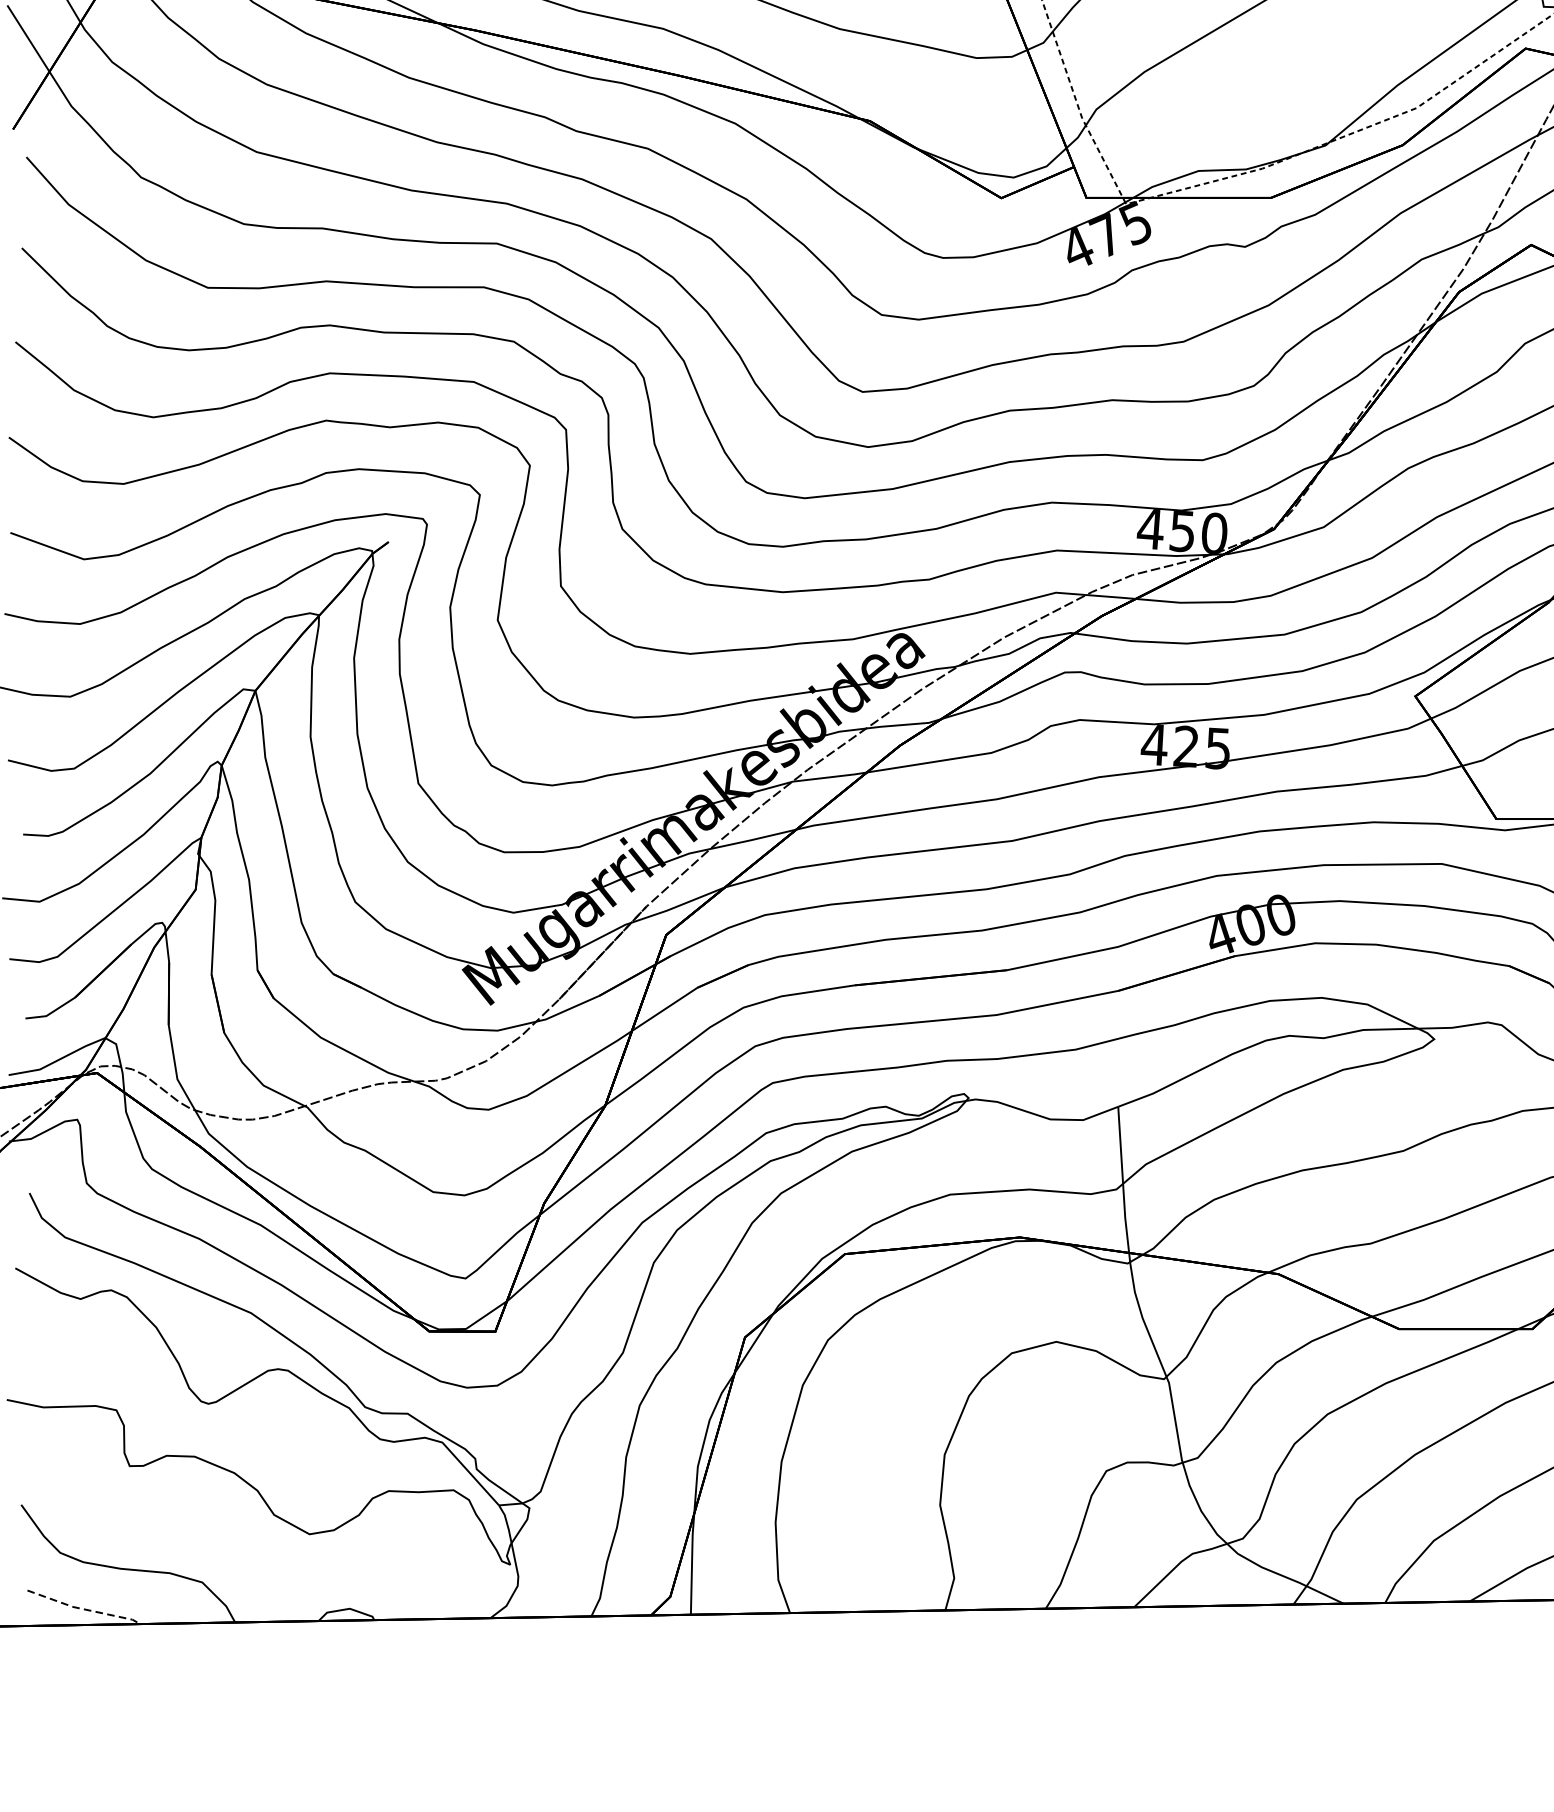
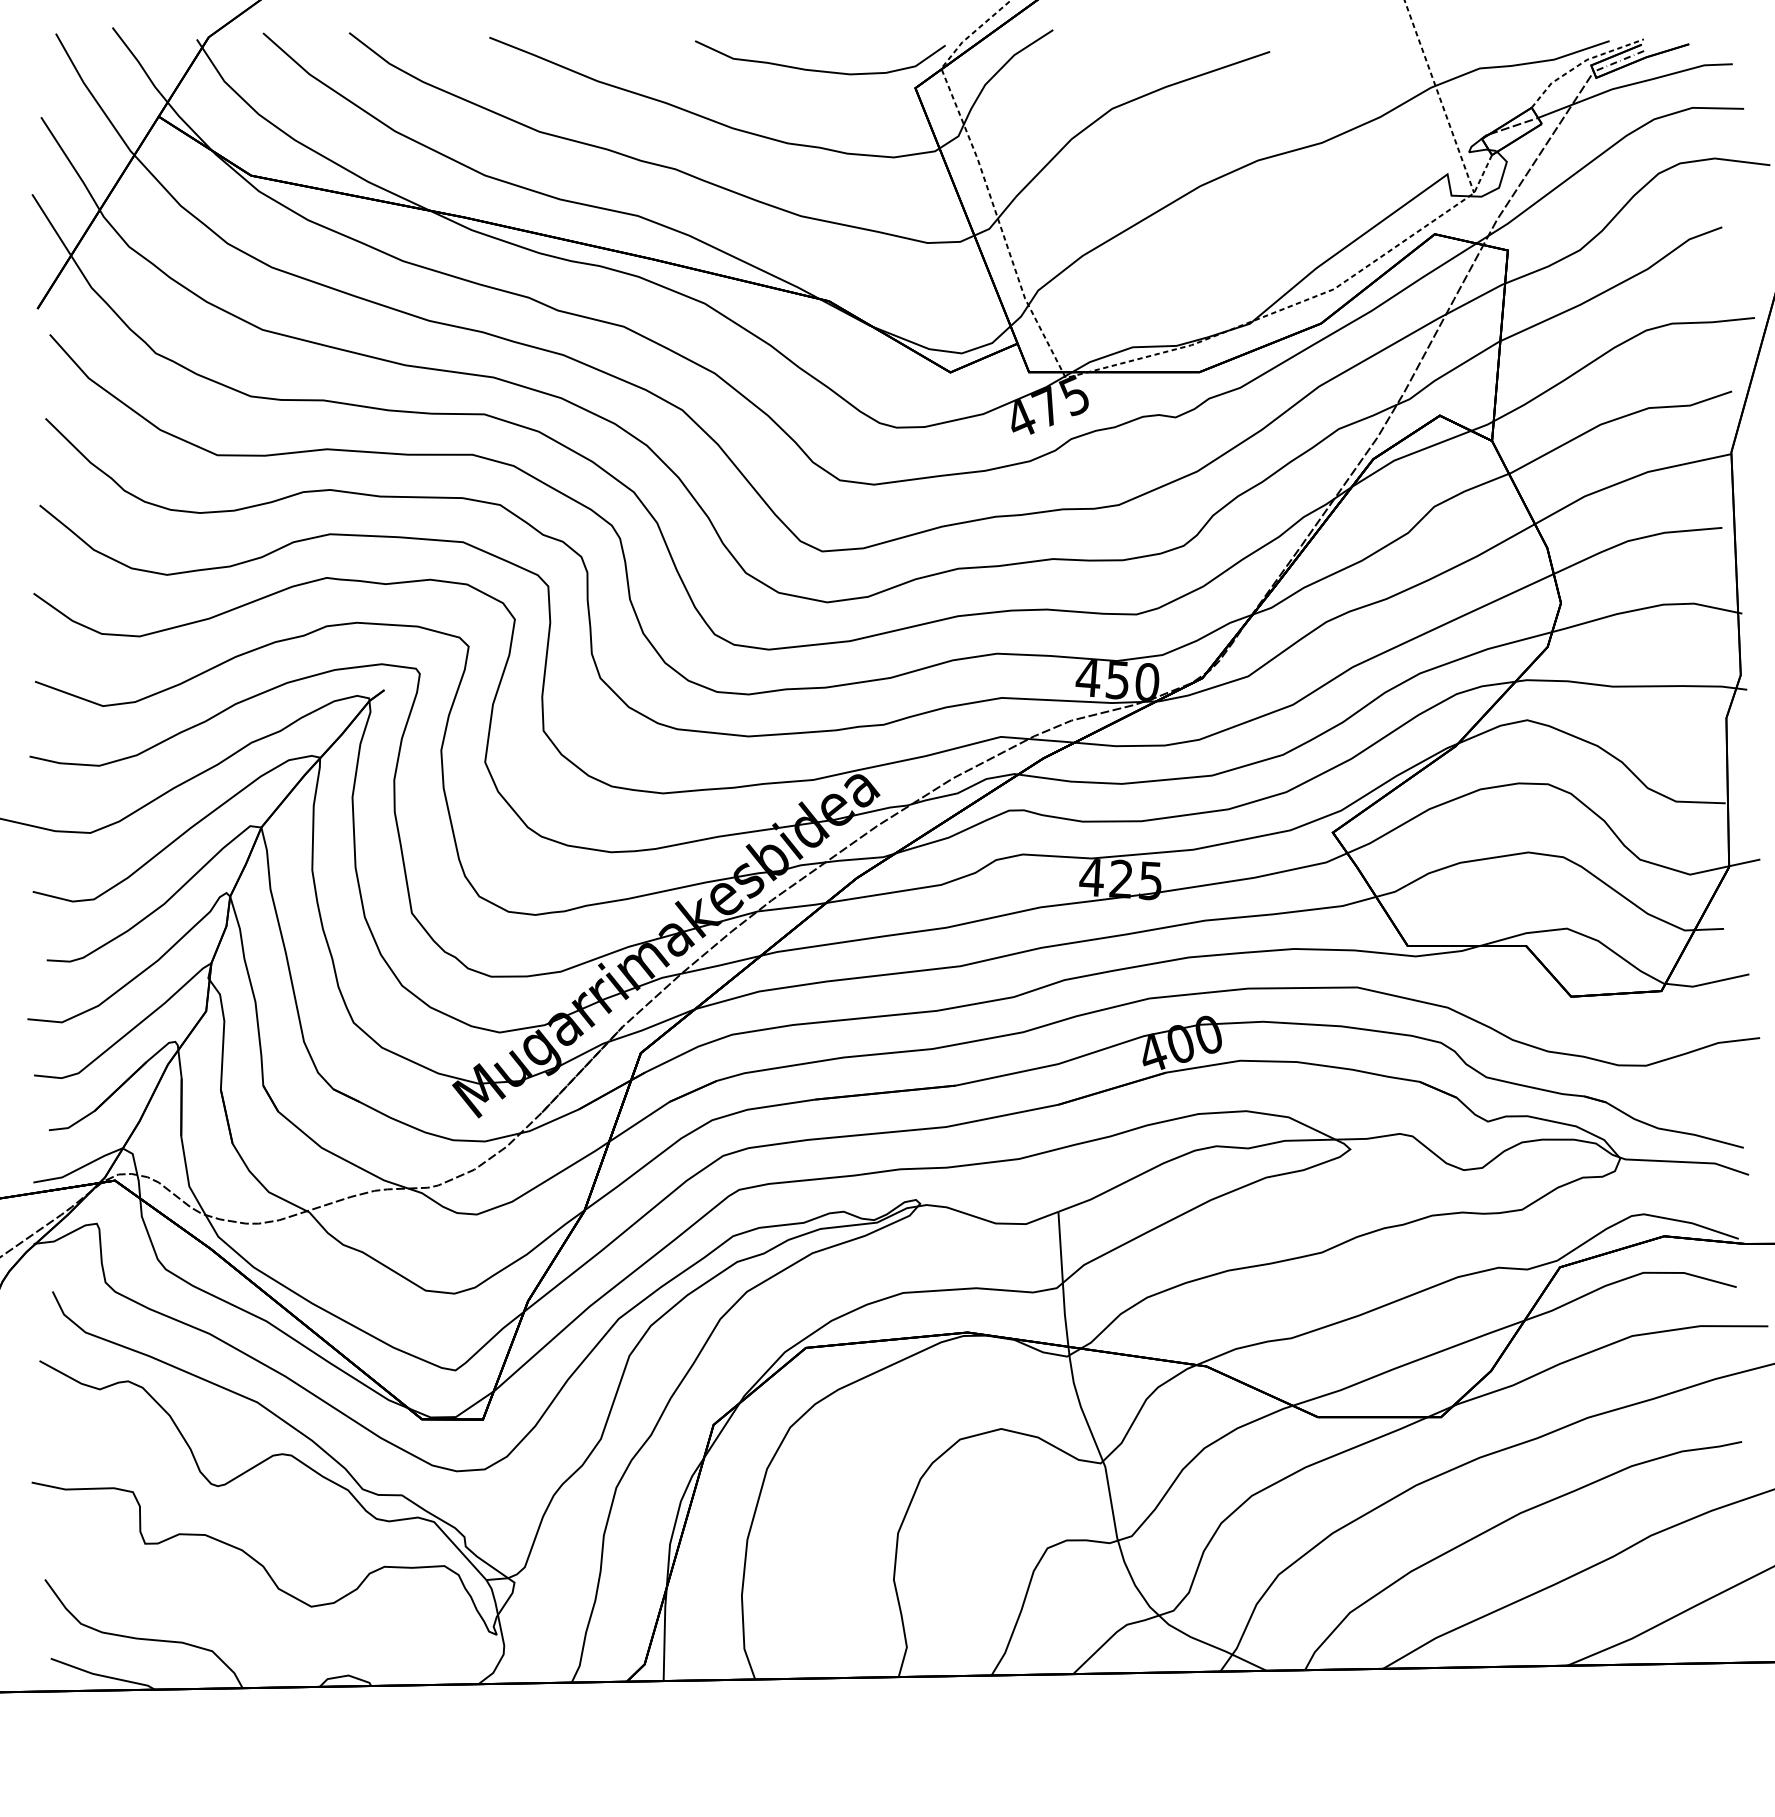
line: (84, 1609) -> (103, 1676), dashed -> solid

